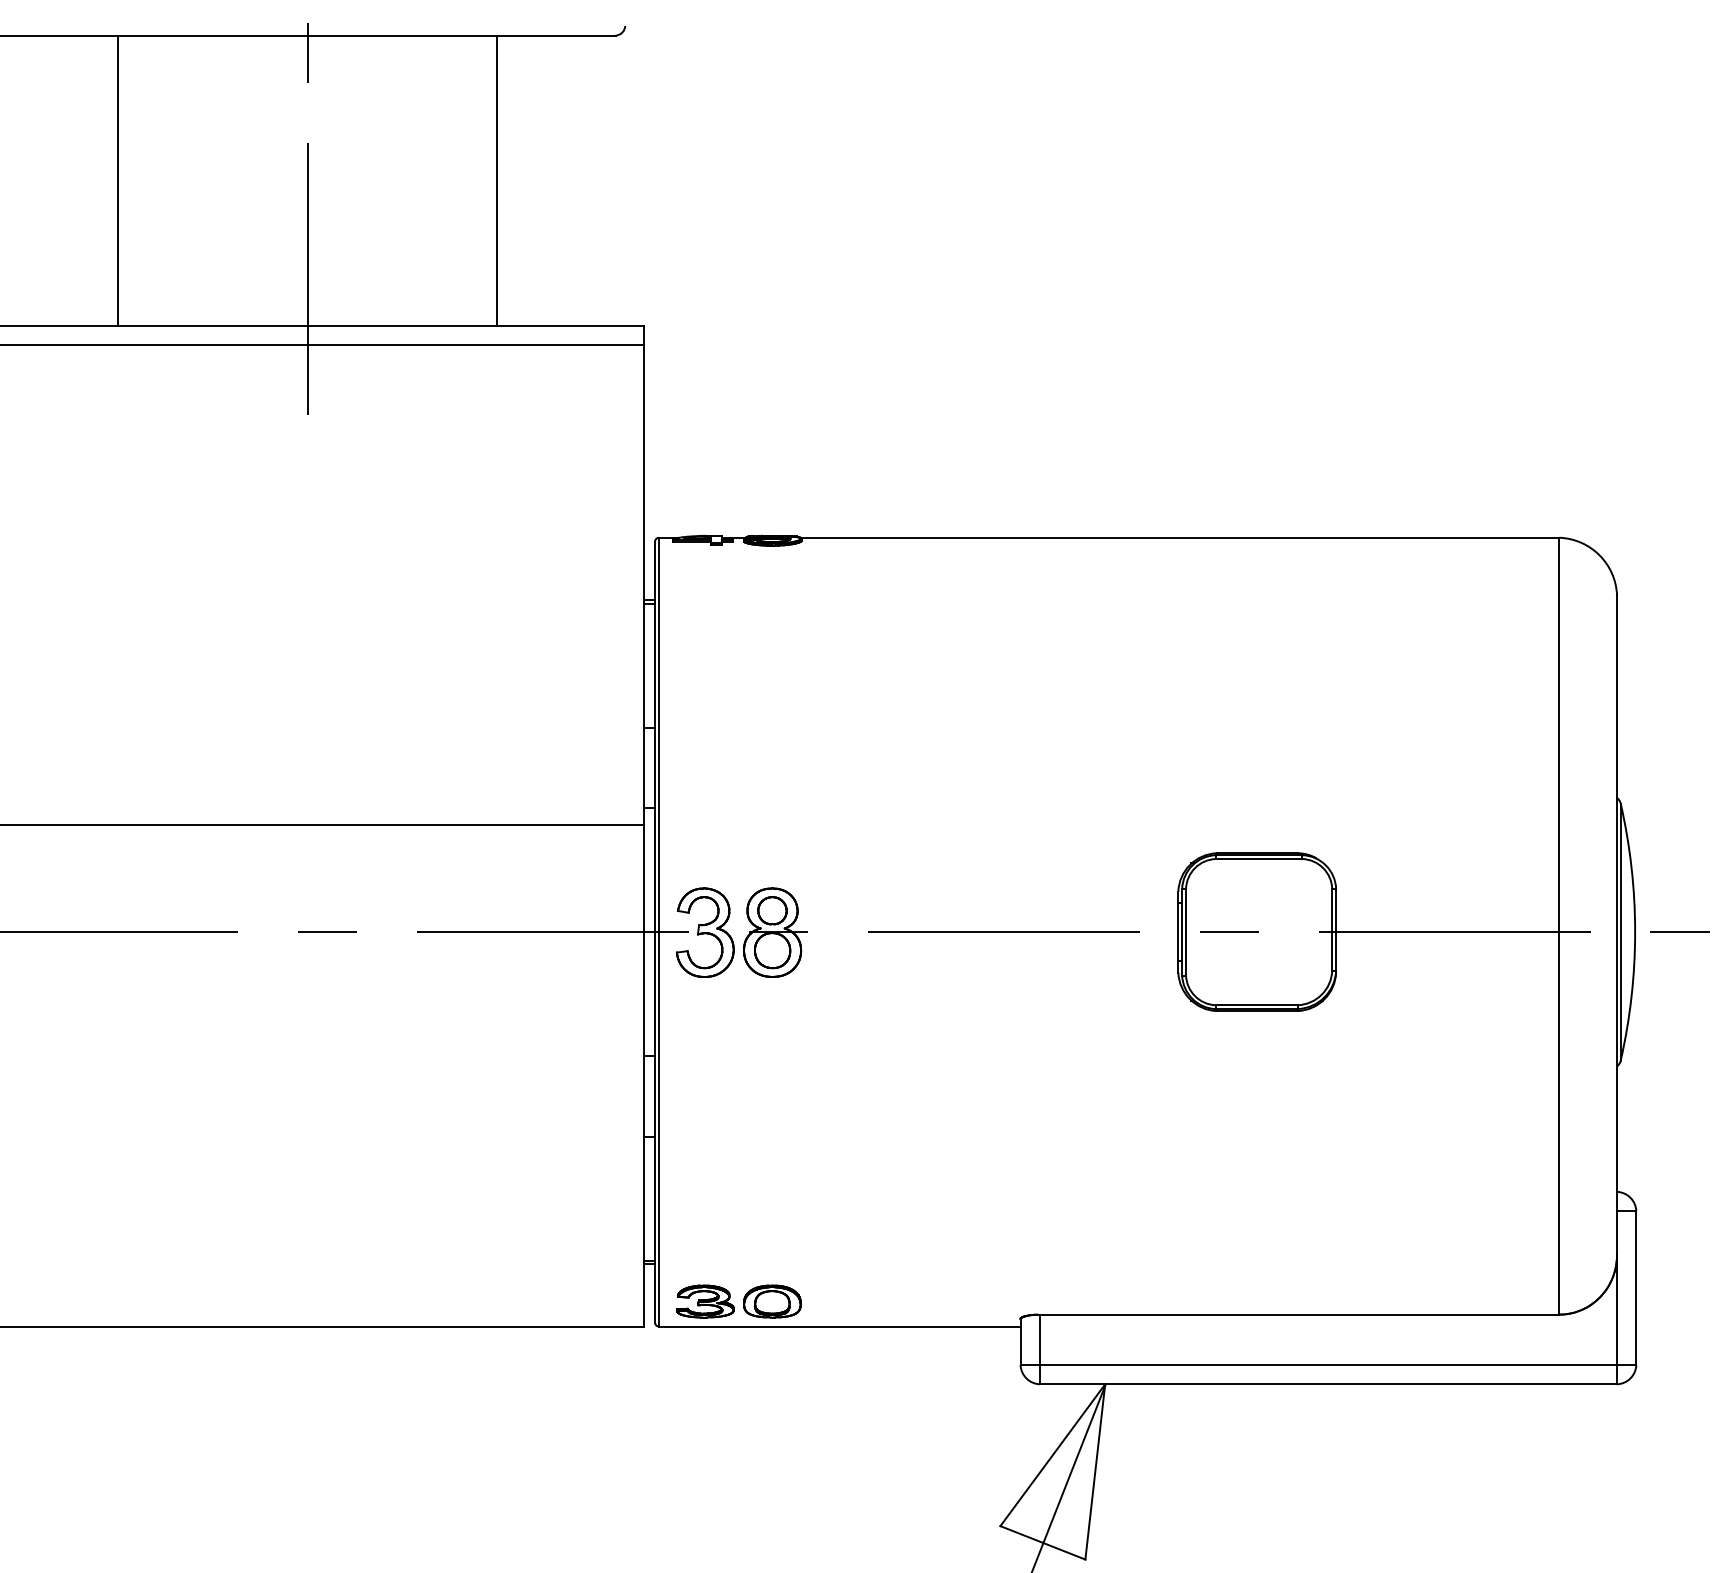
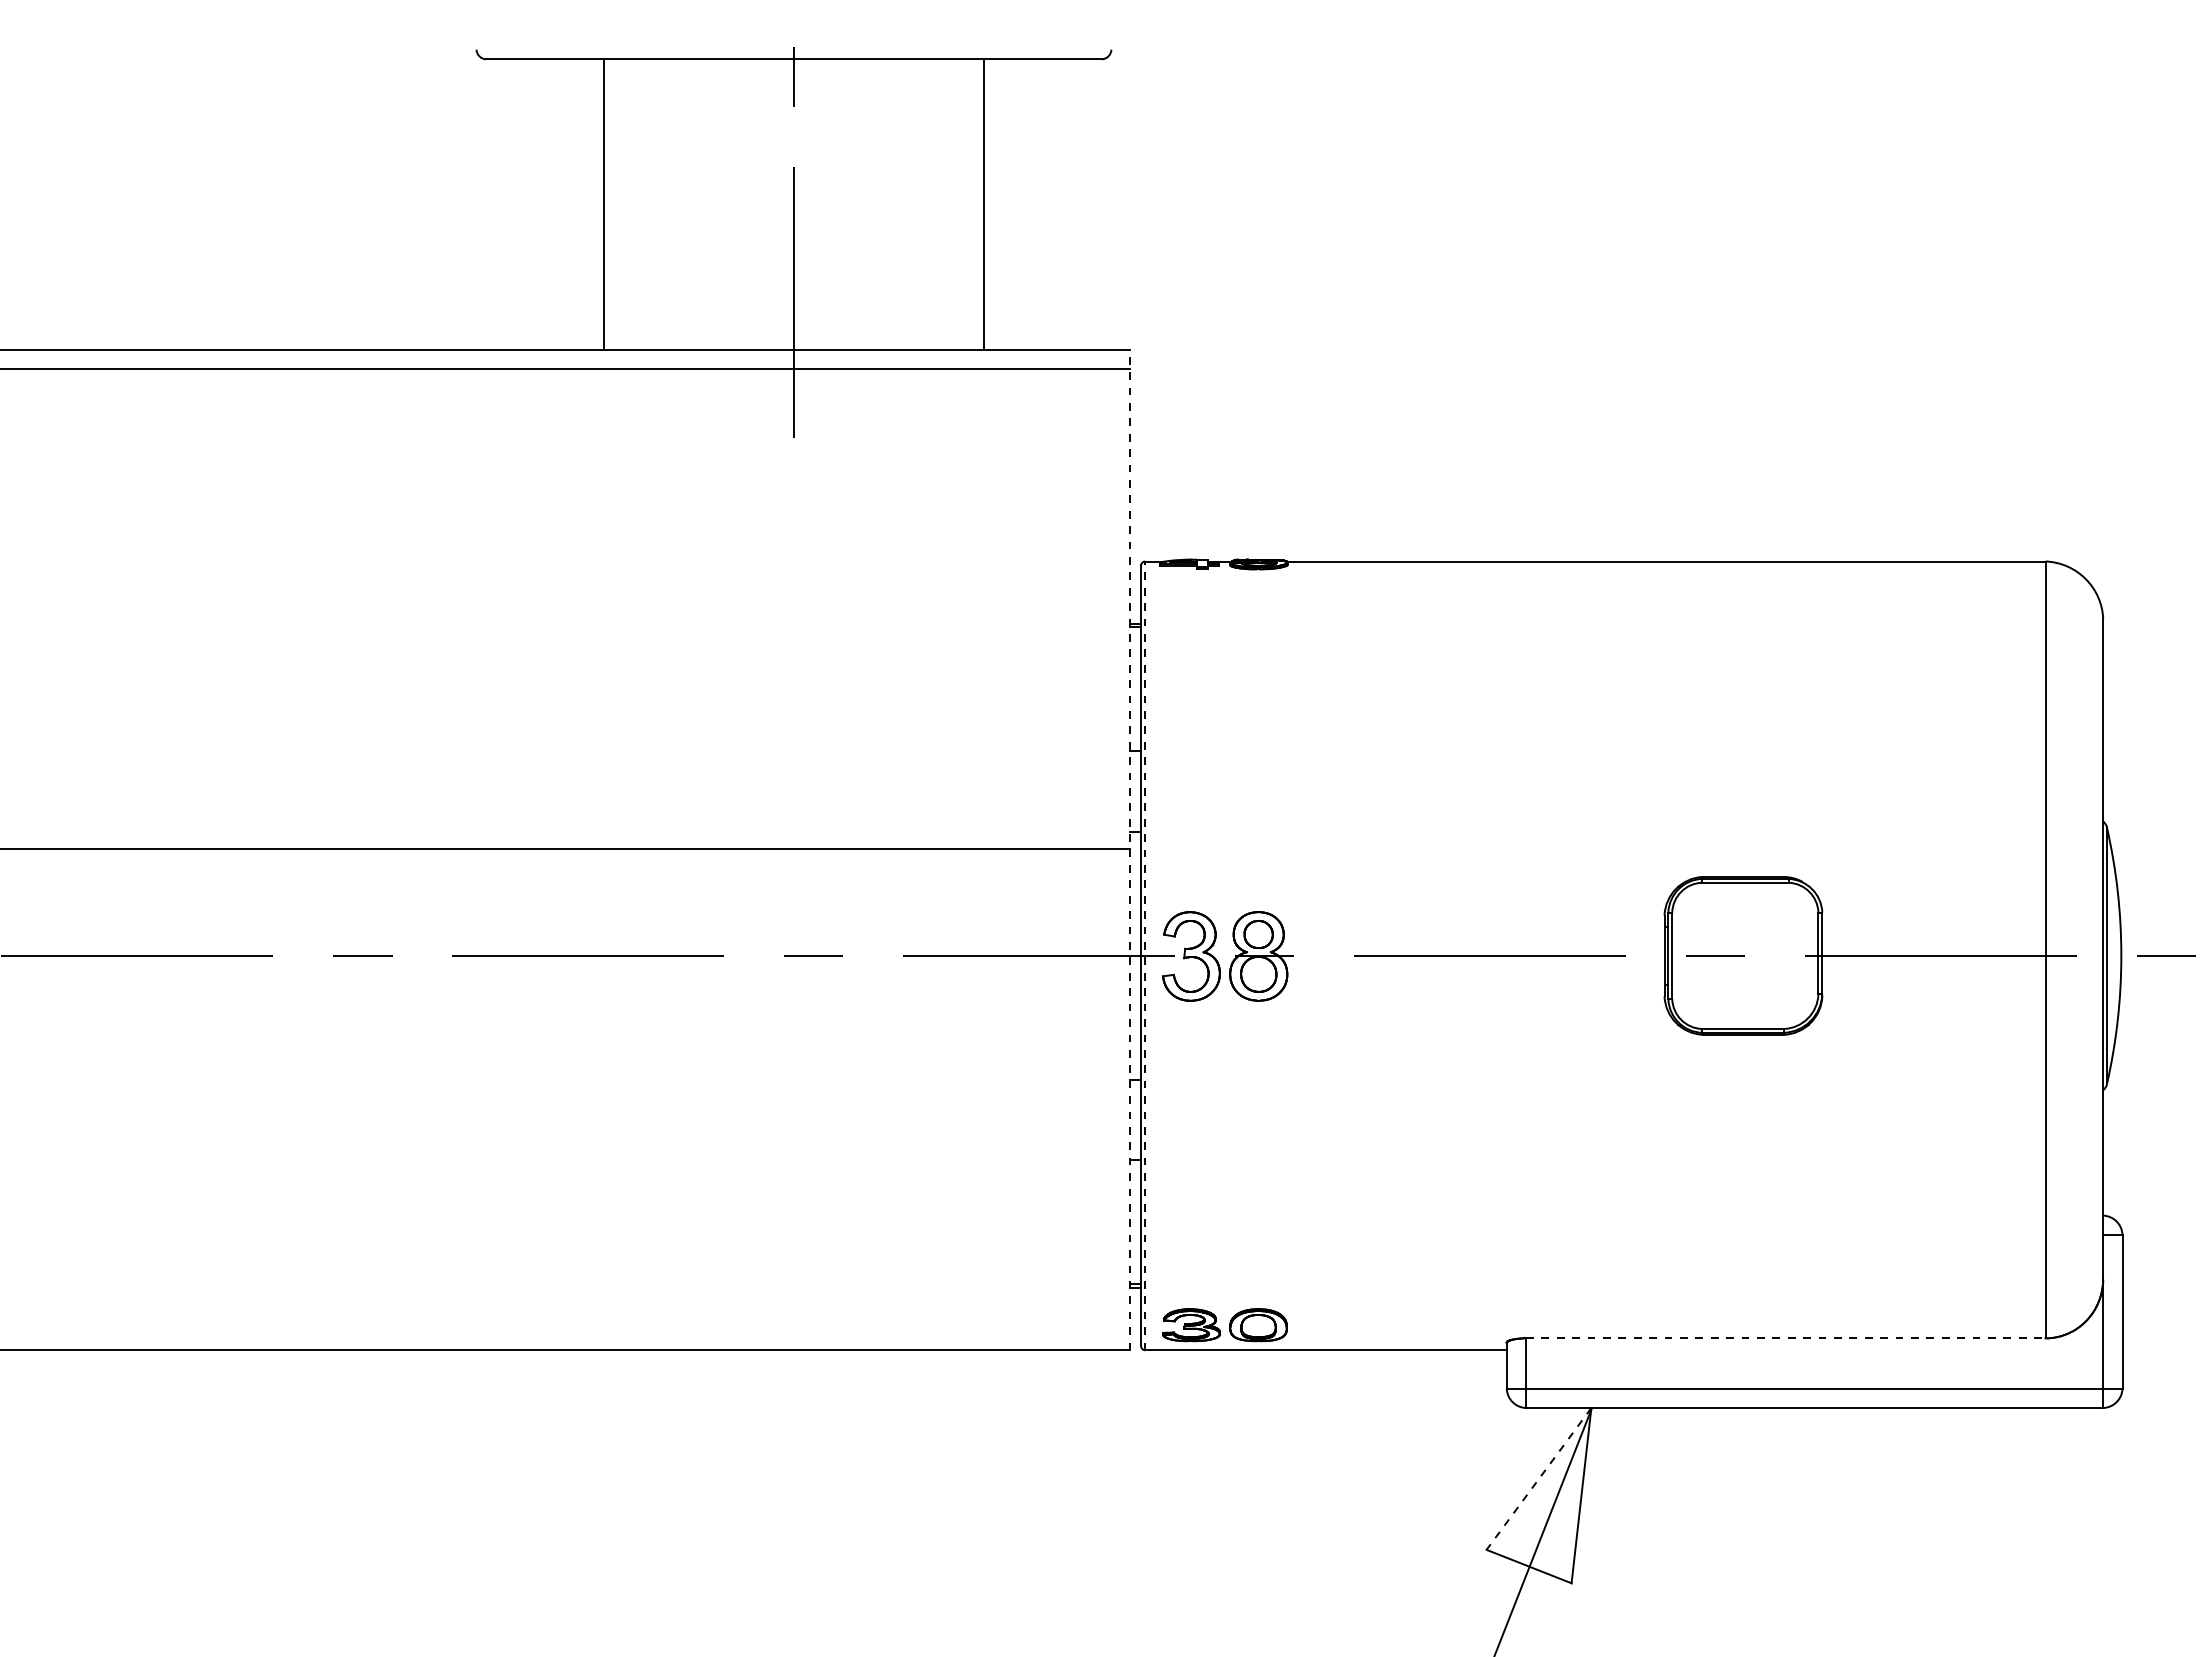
line: (643, 825) -> (1129, 849), solid -> dashed
line: (659, 931) -> (1145, 955), solid -> dashed
line: (1299, 1314) -> (1785, 1338), solid -> dashed
line: (1052, 1455) -> (1538, 1479), solid -> dashed

